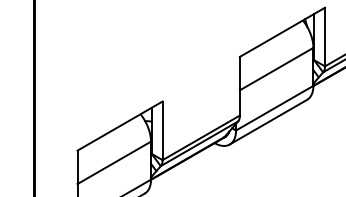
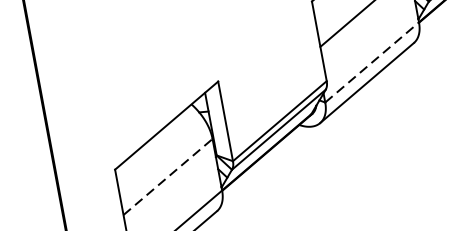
line: (274, 108) -> (371, 62), solid -> dashed
line: (114, 162) -> (168, 176), solid -> dashed

